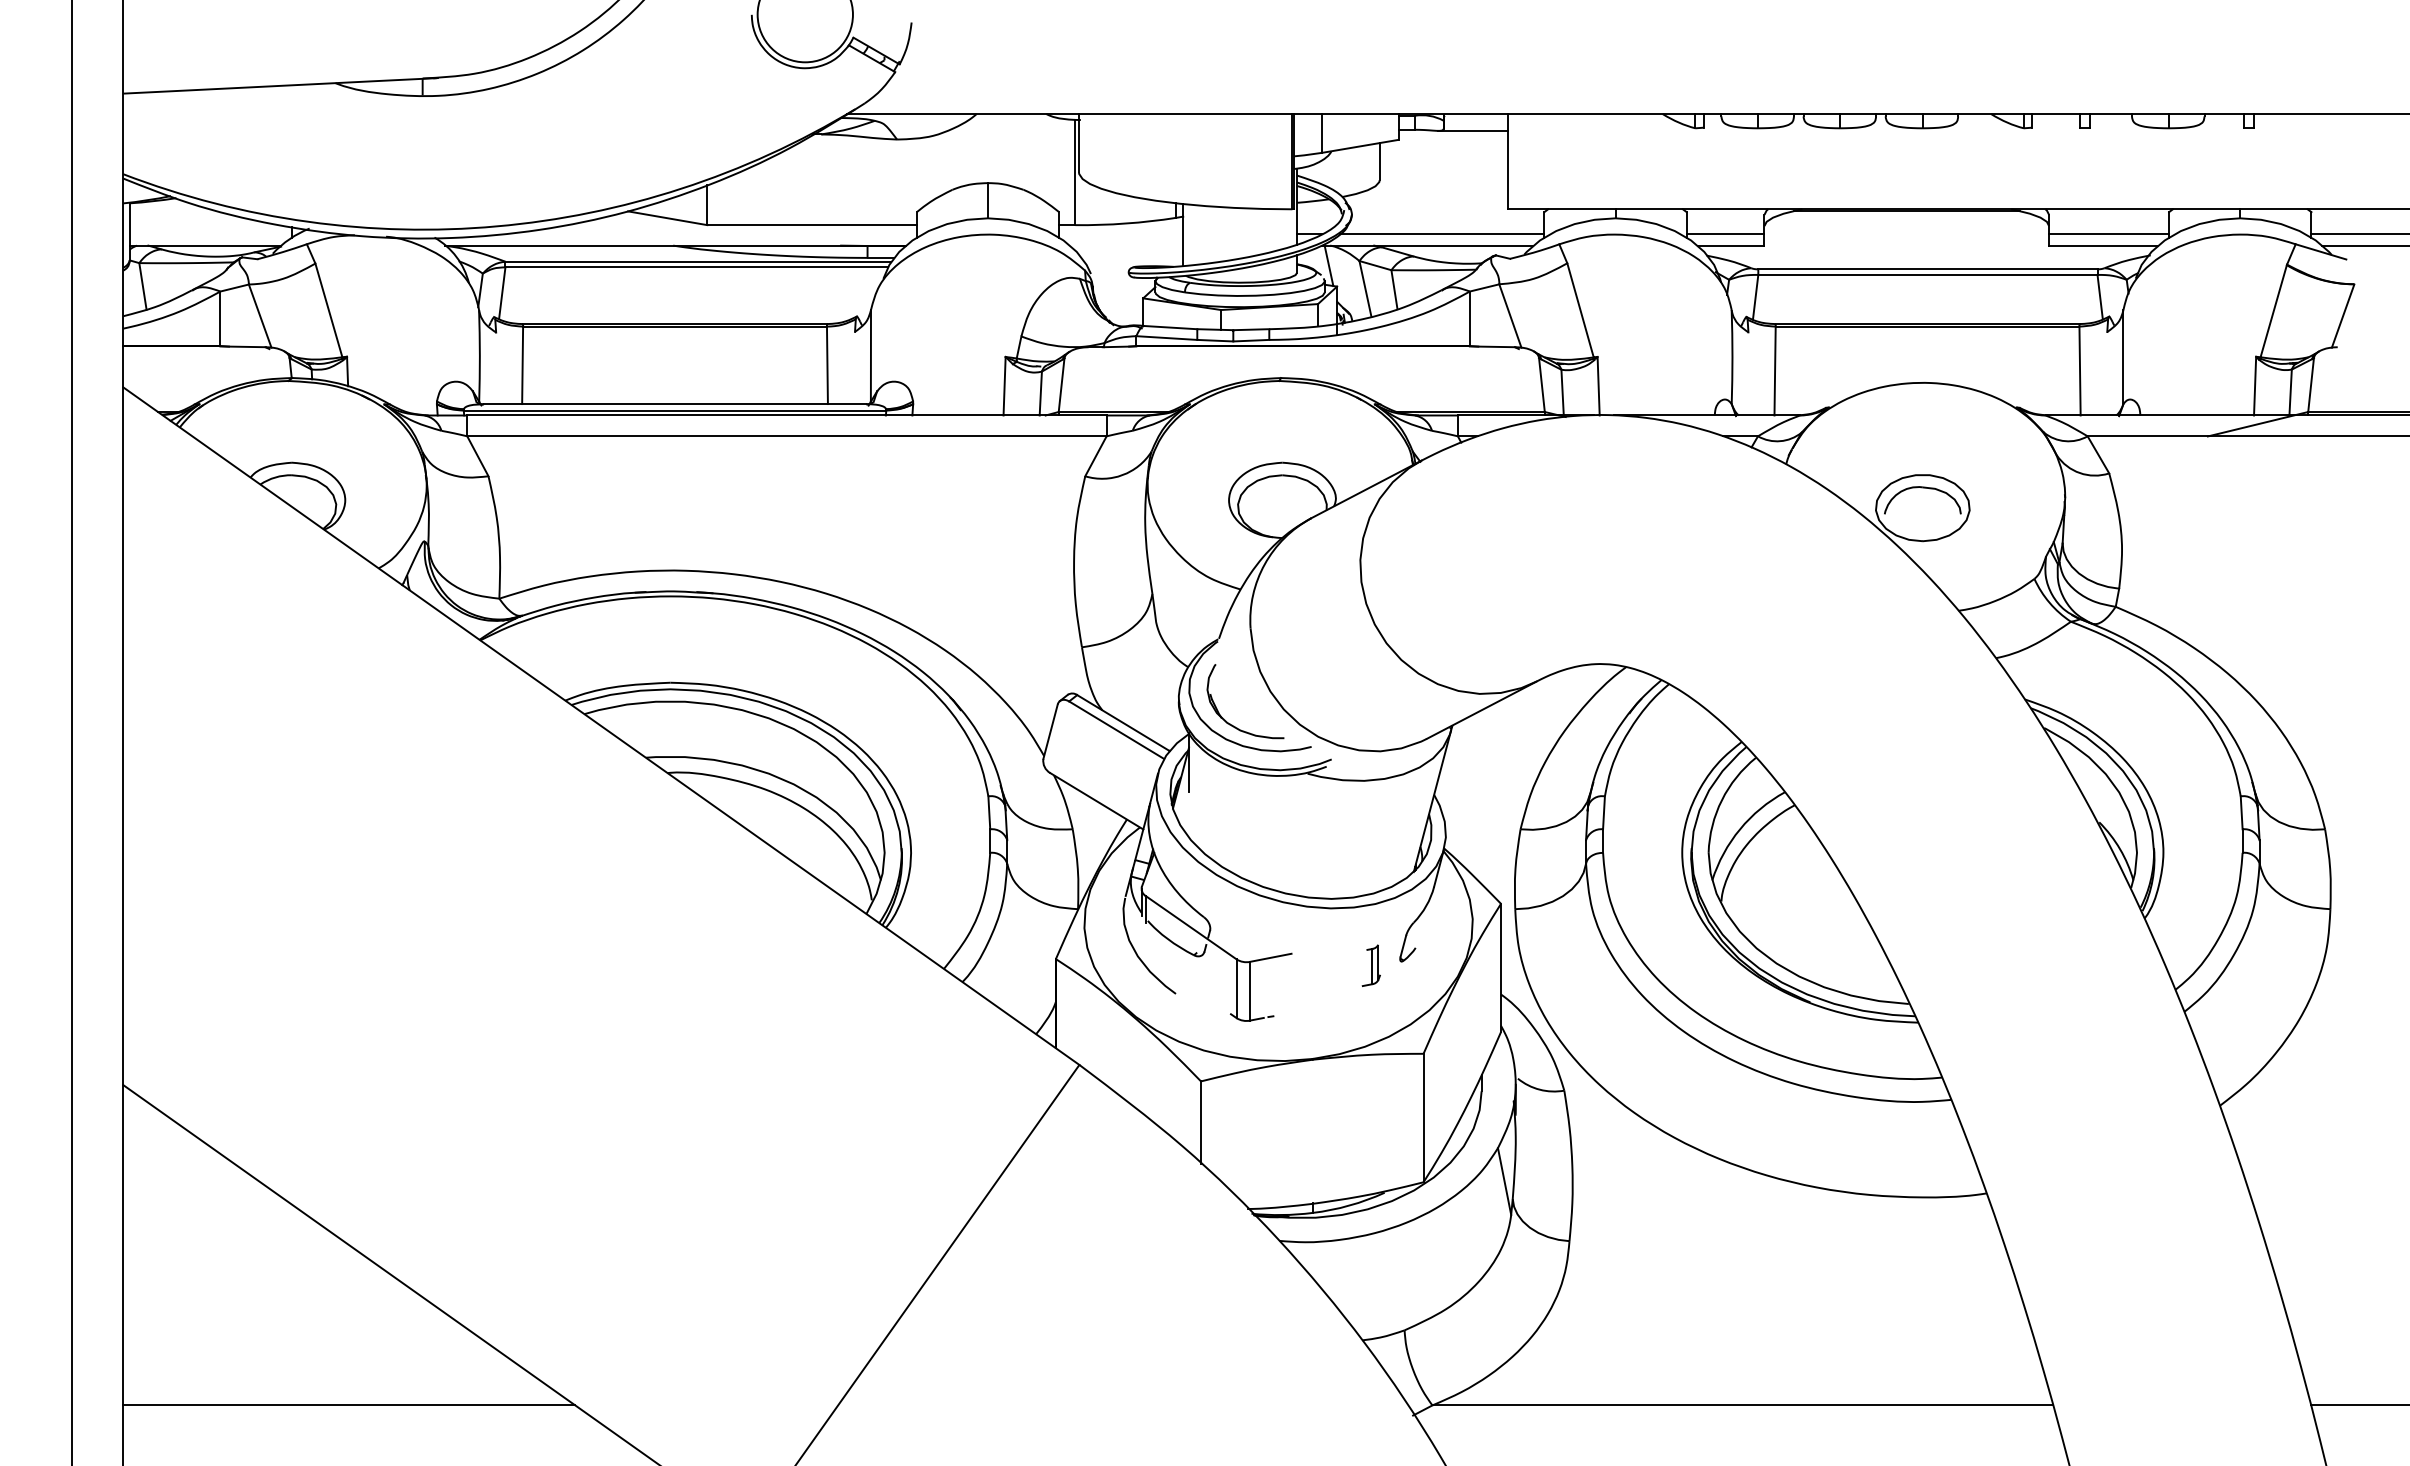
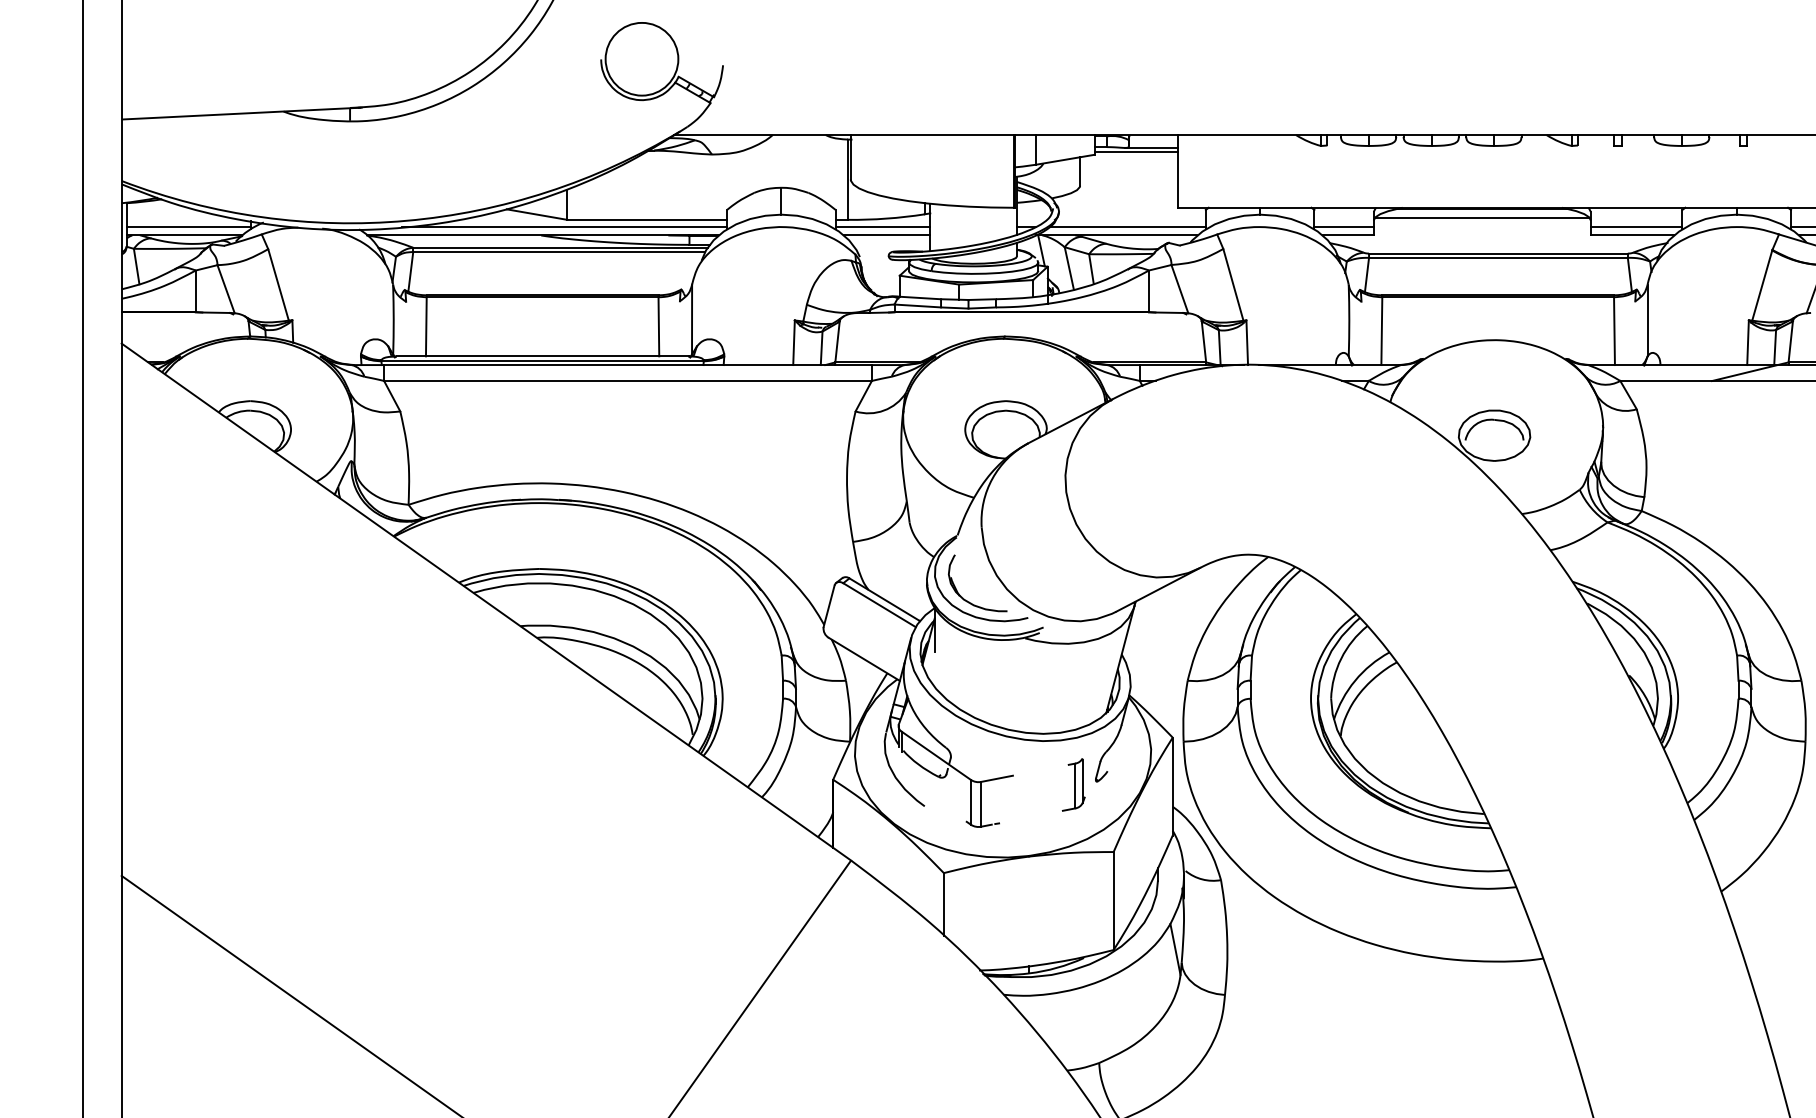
line: (1452, 135) -> (1135, 151), added
line: (1906, 222) -> (1482, 217), added
line: (210, 234) -> (188, 226), added
line: (703, 234) -> (564, 226), added
line: (1121, 234) -> (883, 226), added
line: (1126, 245) -> (887, 235), added
part: (1371, 965) -> (1073, 784), size x1.67

